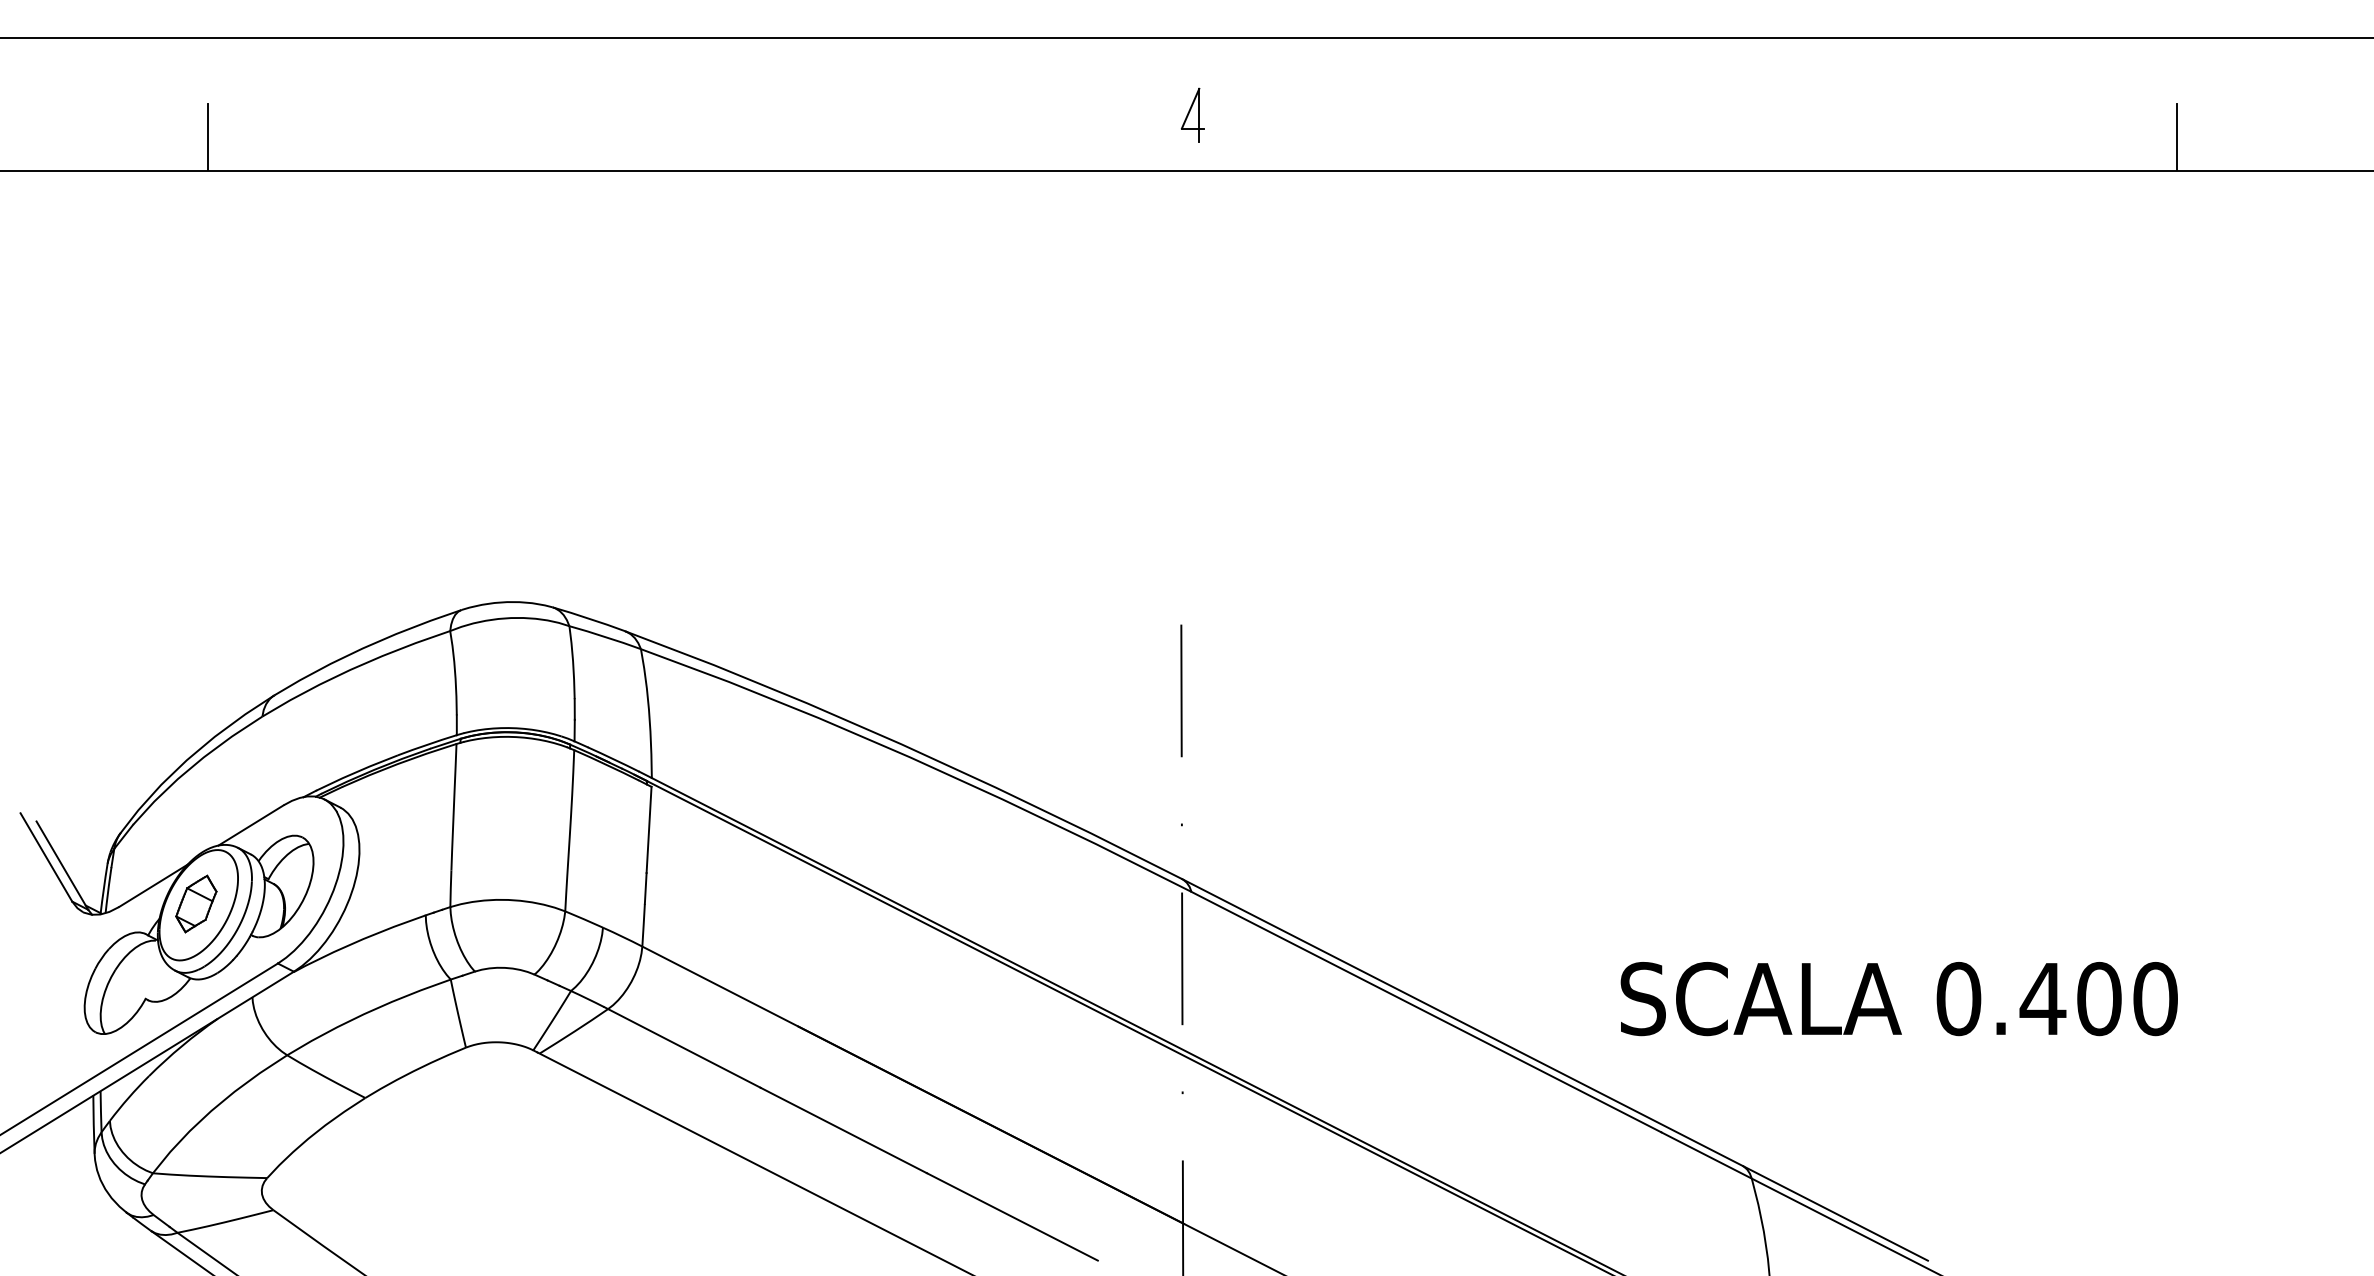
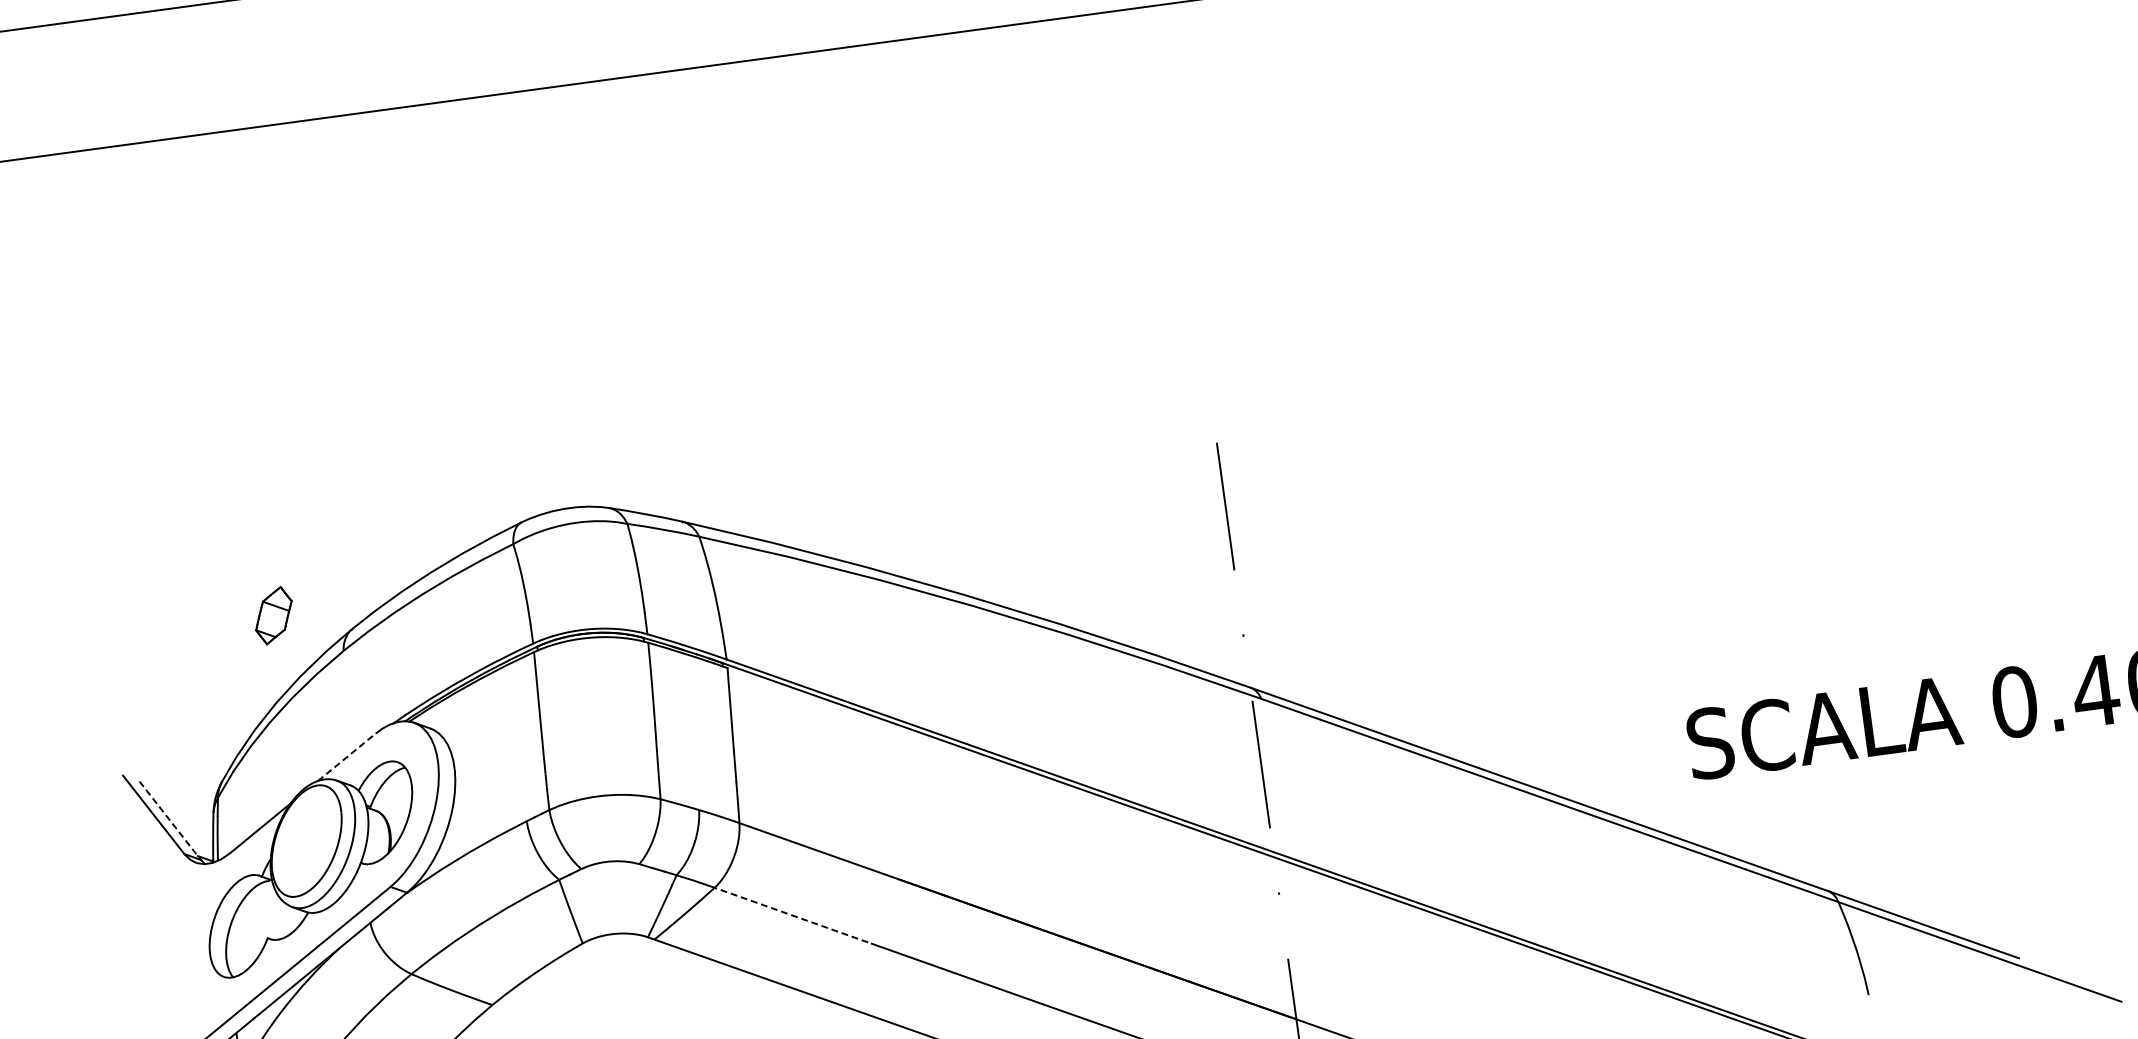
line: (207, 136) -> (215, 99), removed
line: (251, 825) -> (347, 757), solid -> dashed
line: (62, 866) -> (170, 821), solid -> dashed
part: (196, 903) -> (273, 615), moved
line: (682, 1047) -> (791, 915), solid -> dashed

